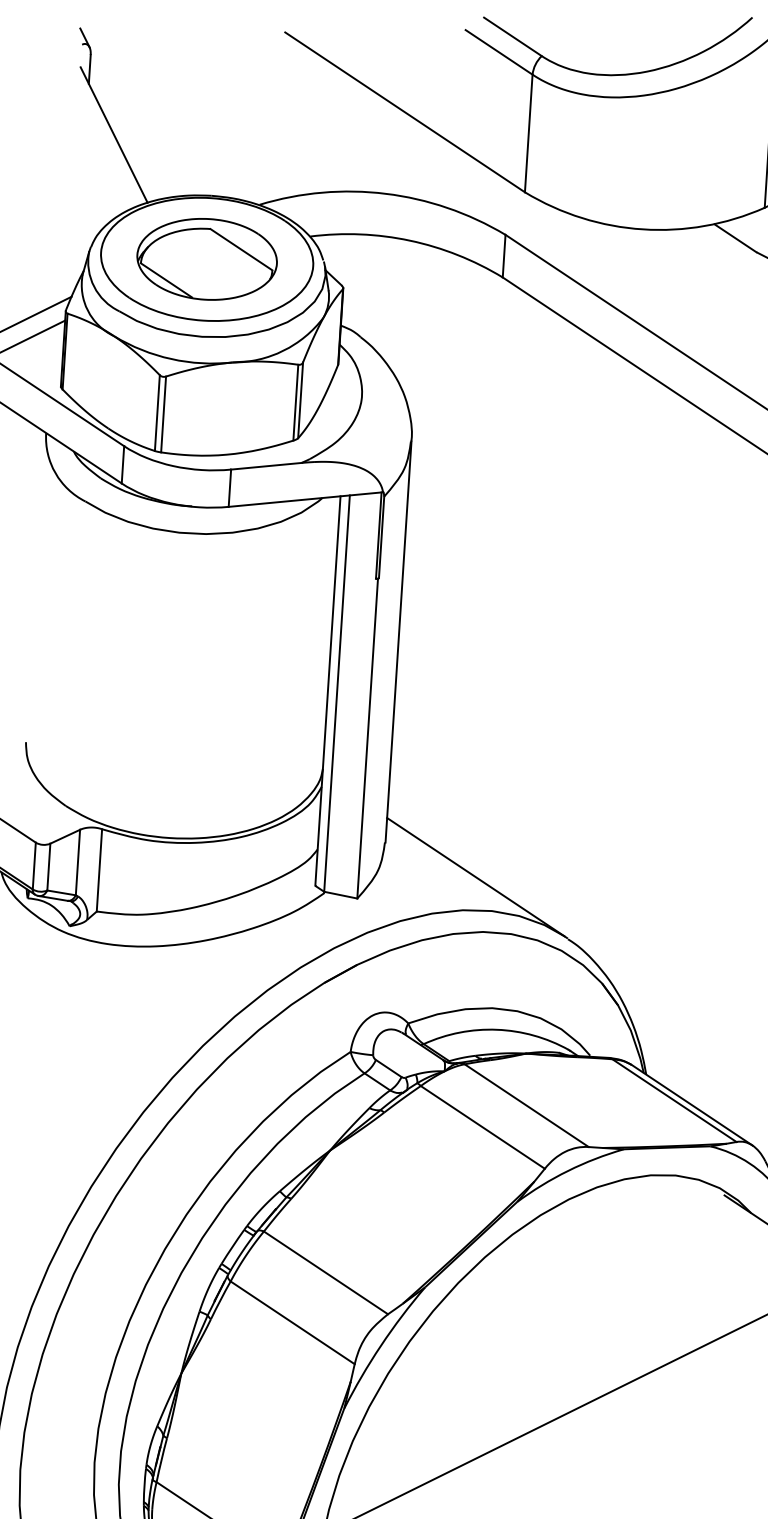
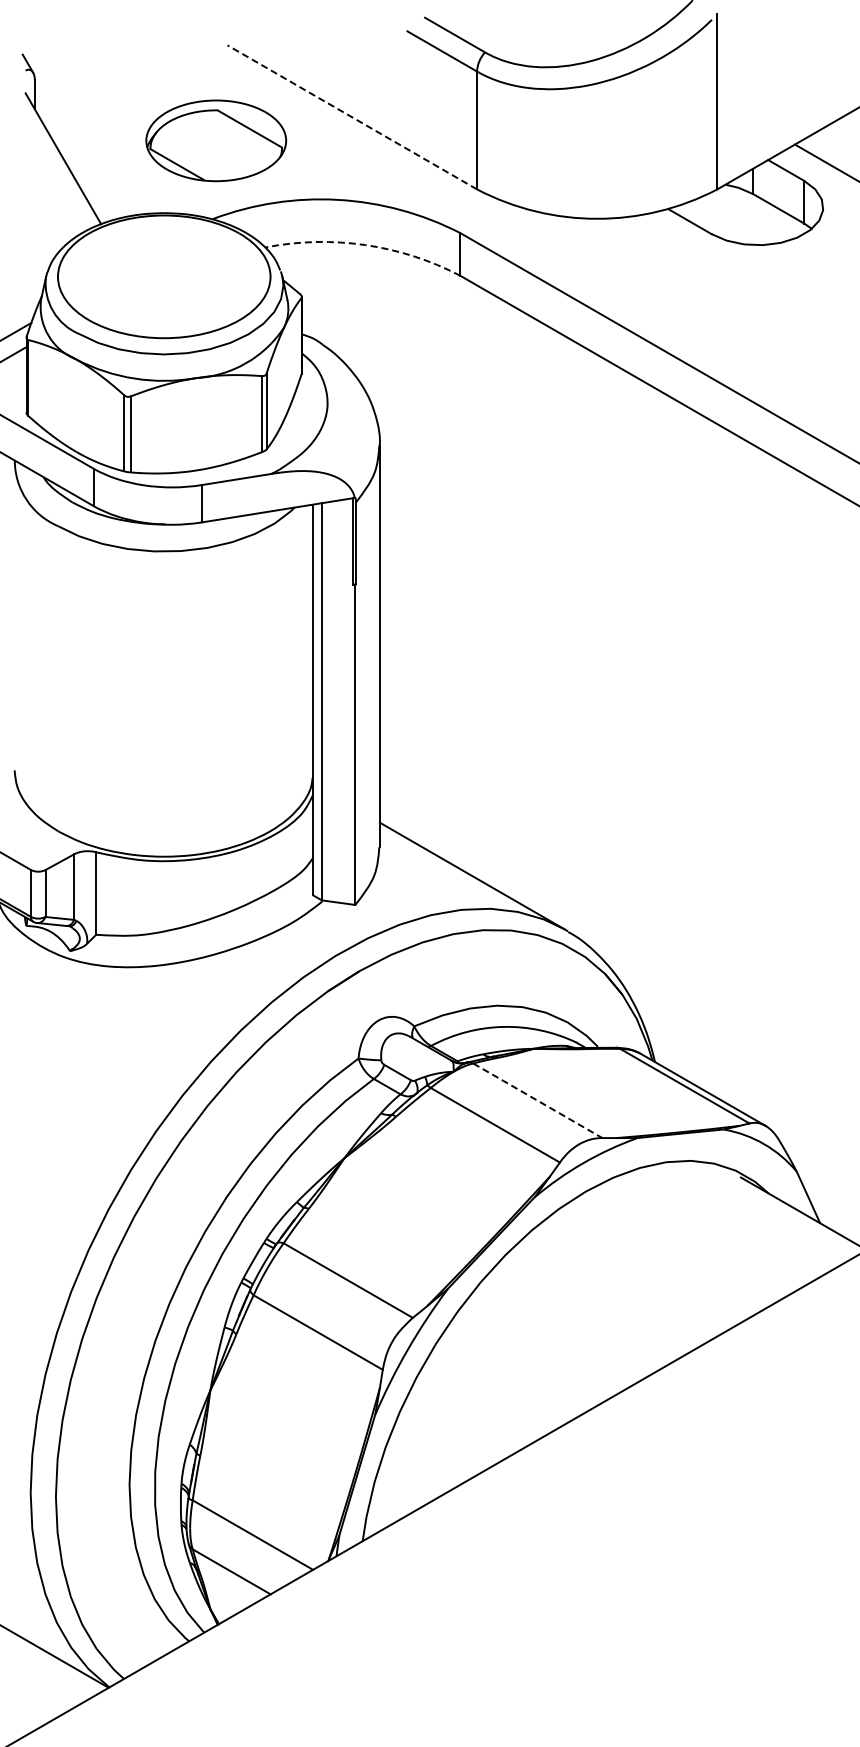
line: (404, 112) -> (351, 117), solid -> dashed
arc: (410, 241) -> (365, 245), solid -> dashed
part: (207, 259) -> (216, 140), moved
line: (526, 1105) -> (537, 1100), solid -> dashed

